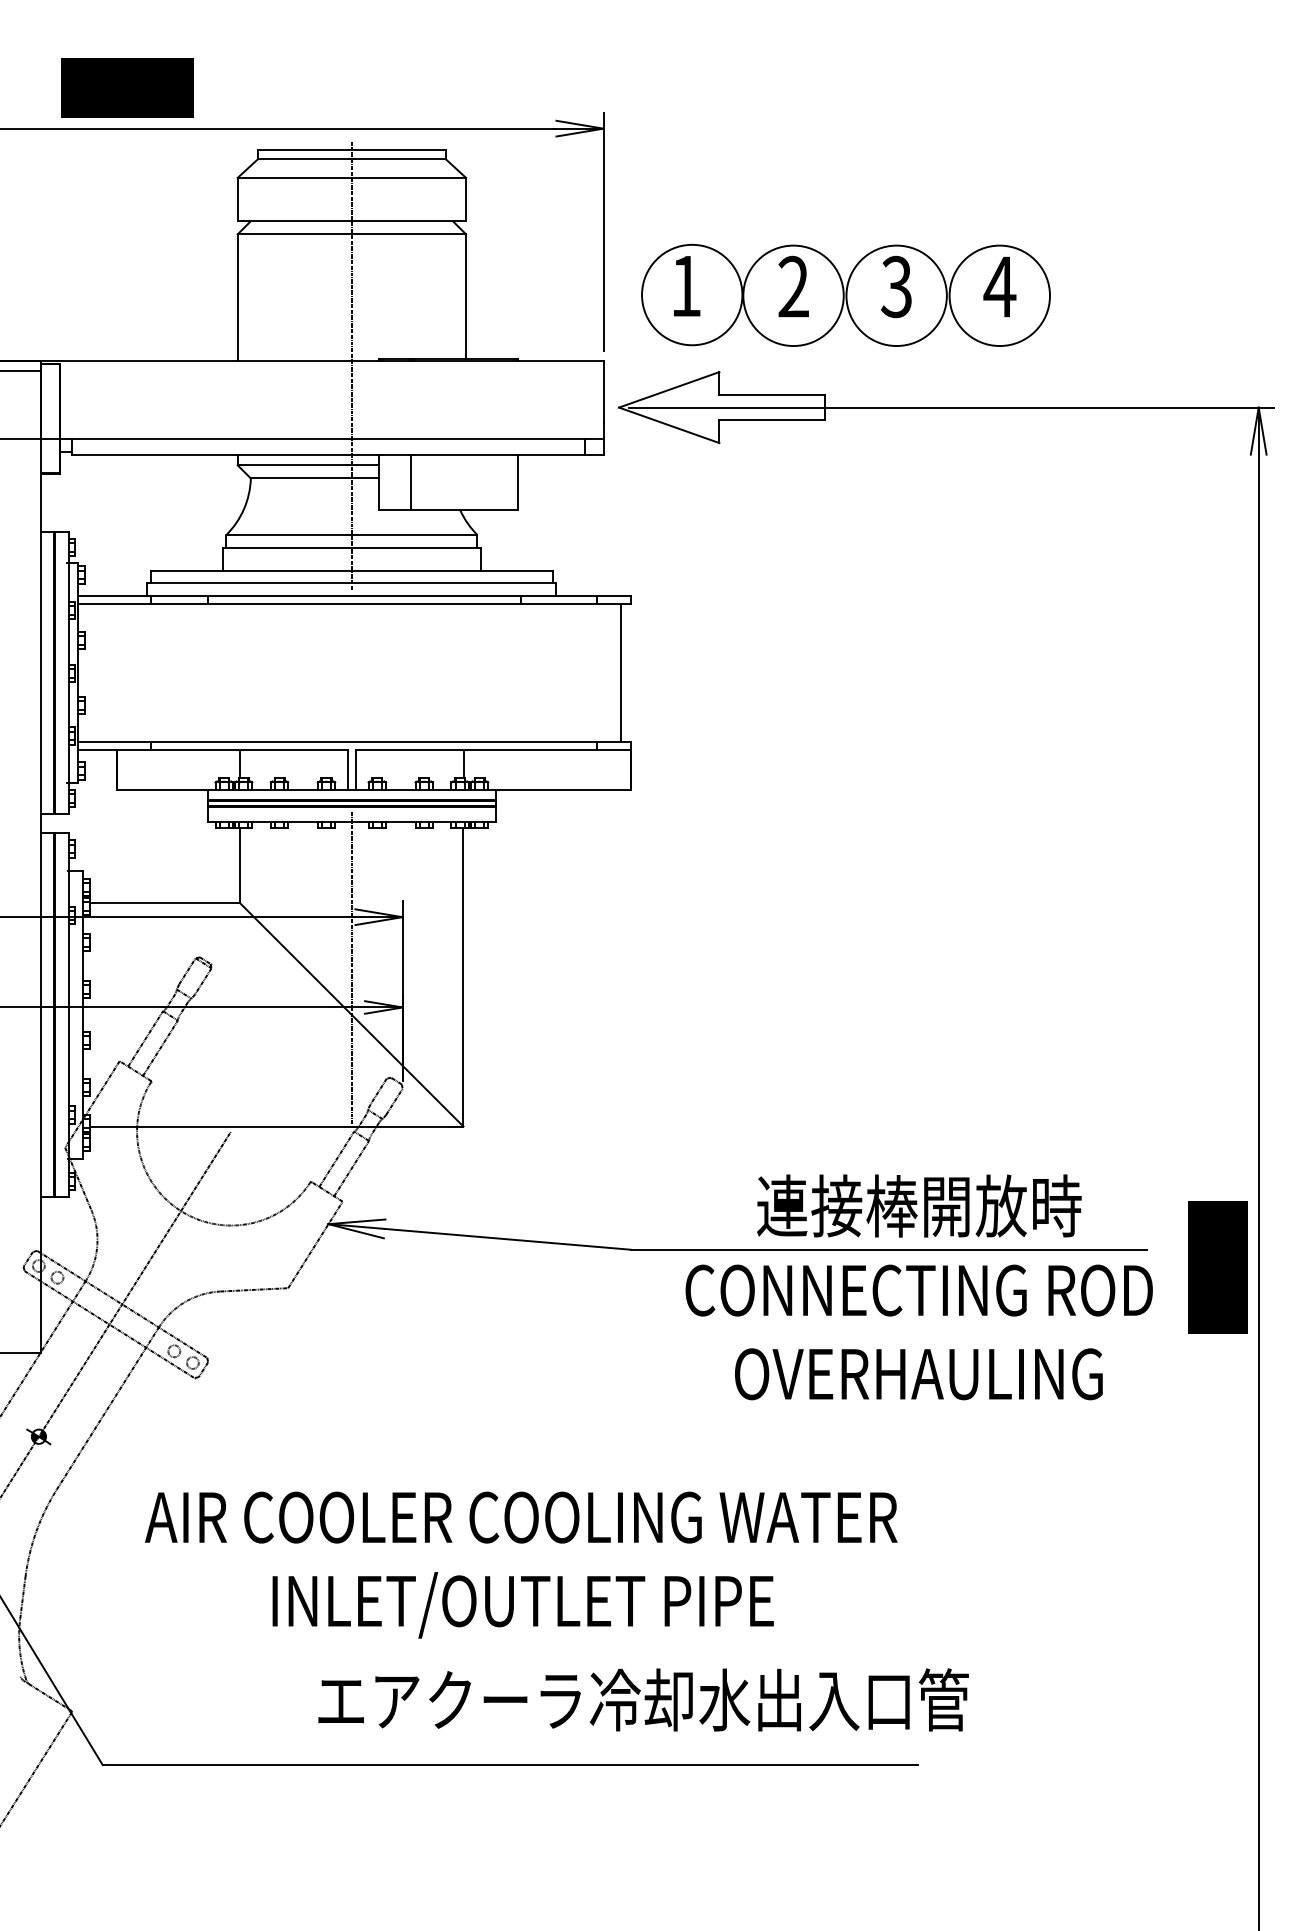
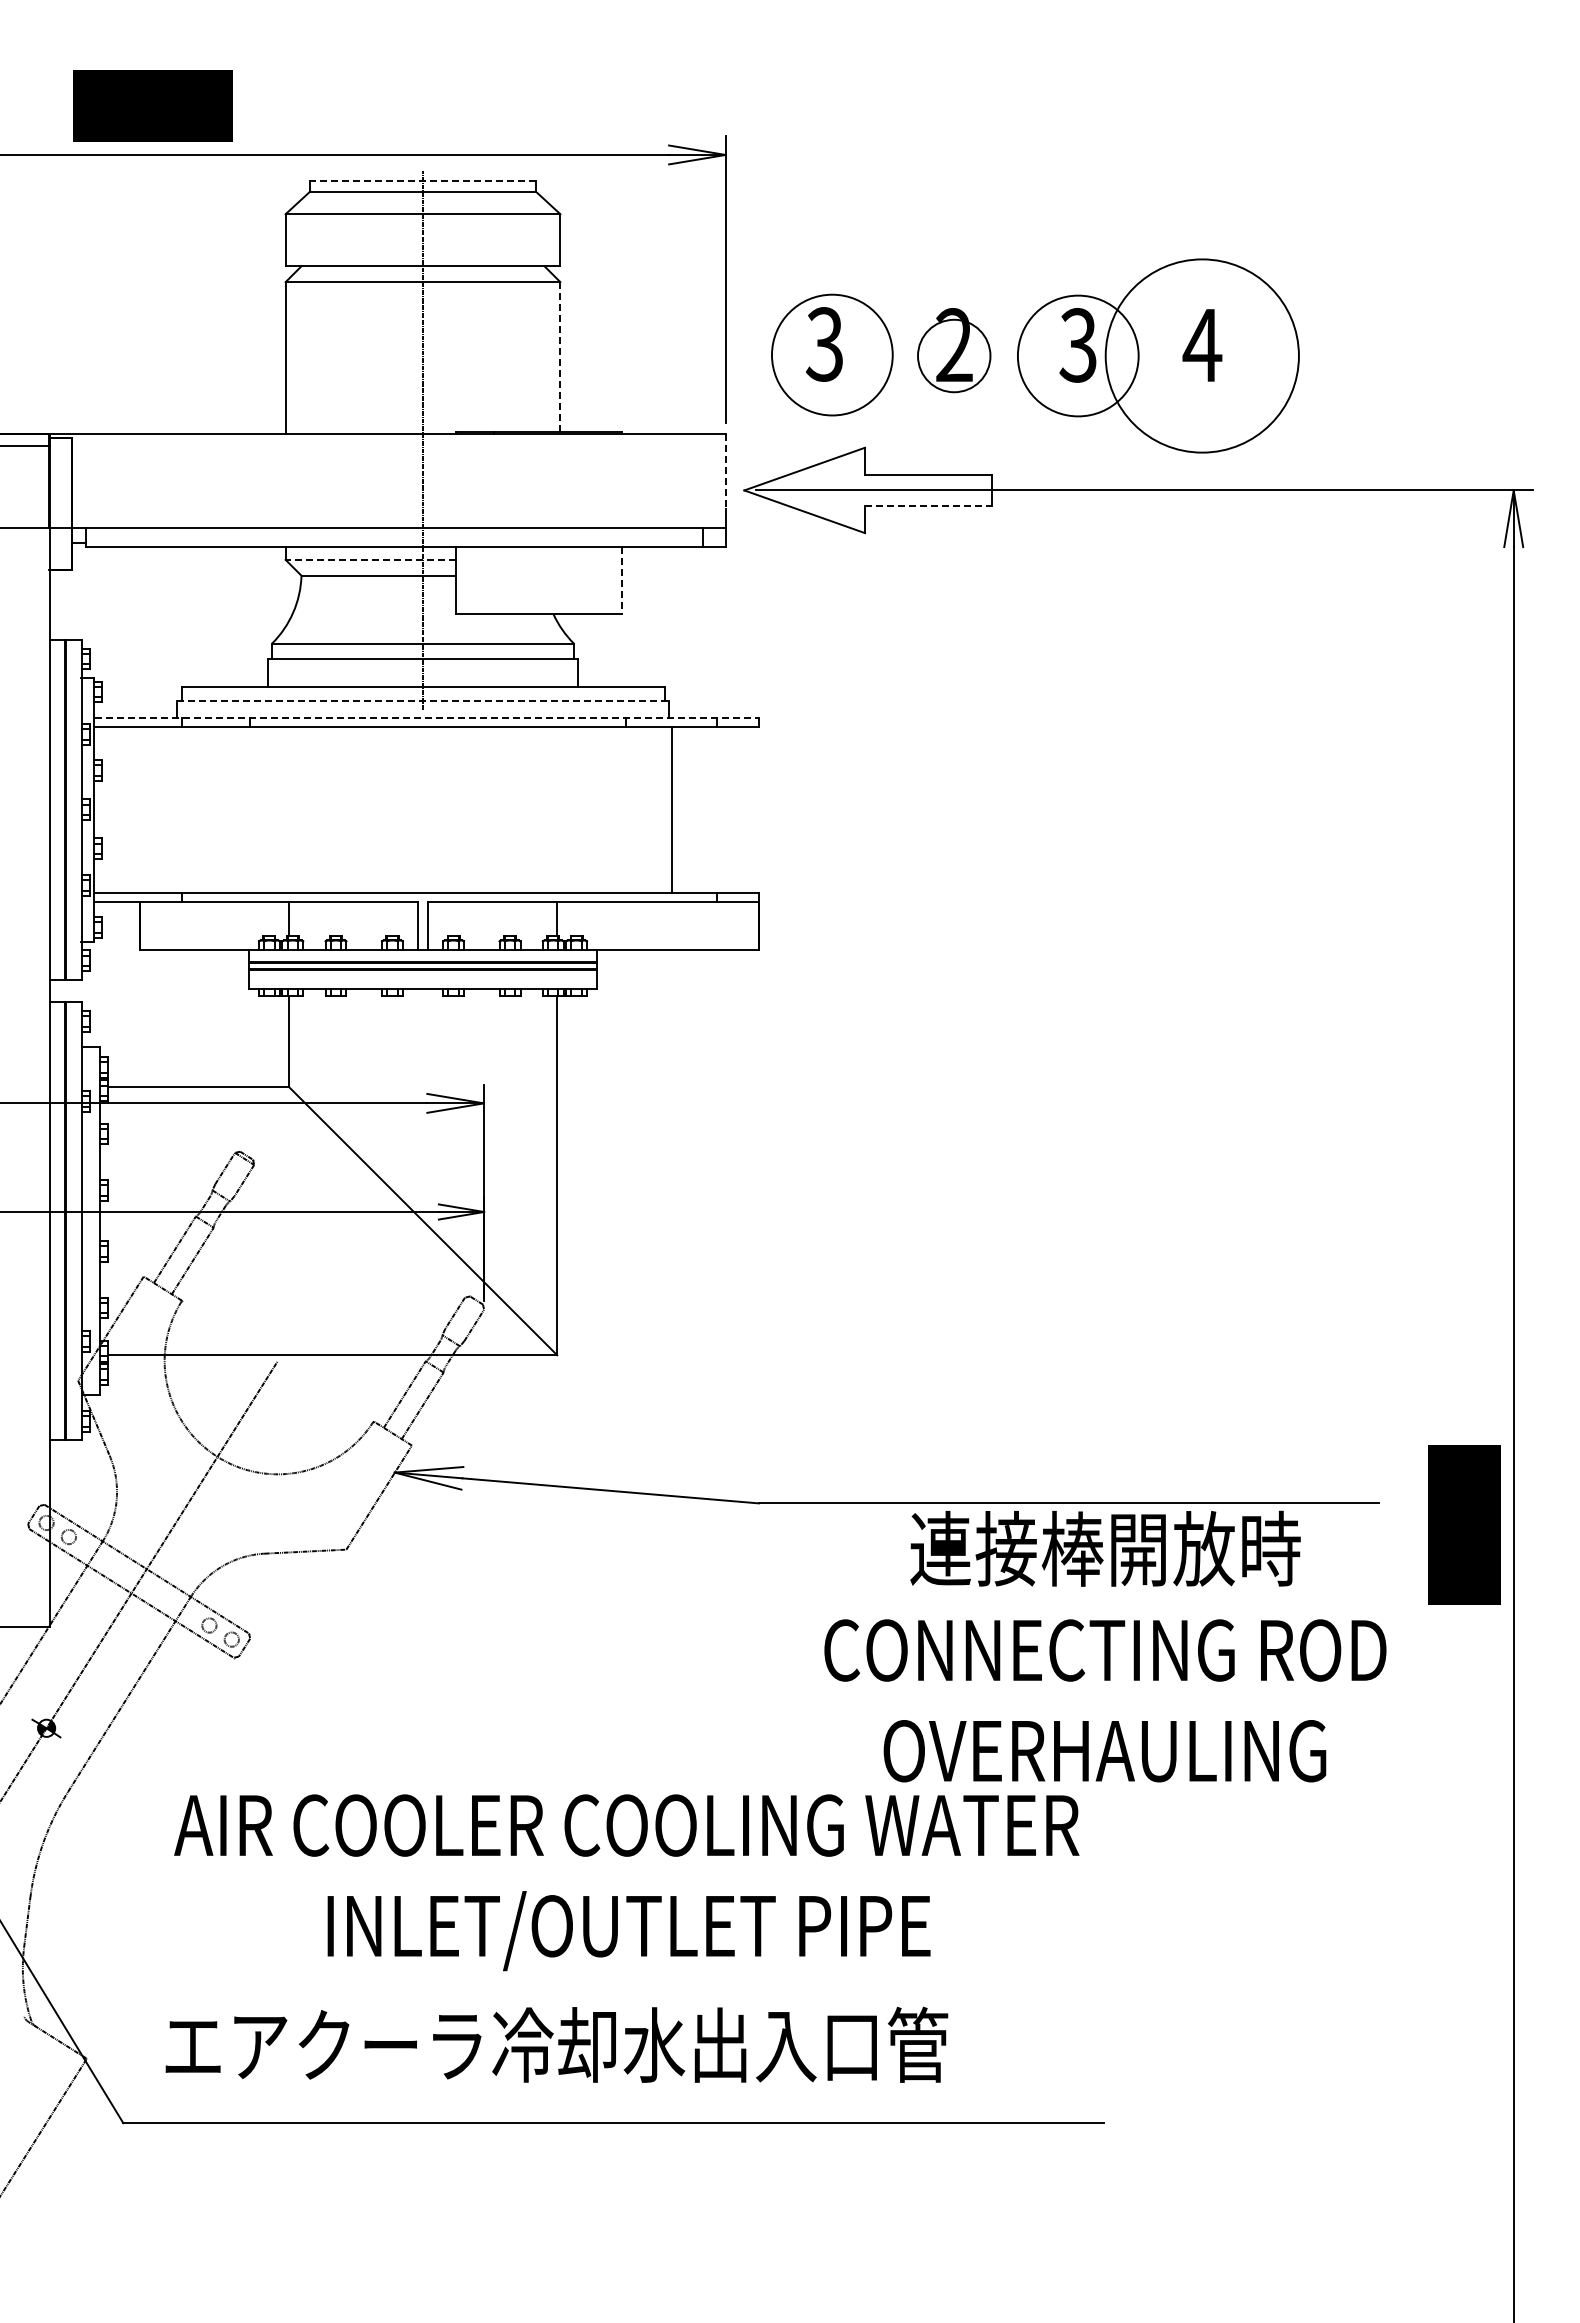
line: (351, 150) -> (422, 181), solid -> dashed
text: (685, 286) -> (824, 344), 1 -> 3
circle: (792, 295) -> (953, 355), size x0.6
circle: (999, 295) -> (1201, 355), size x1.6
line: (466, 297) -> (560, 357), solid -> dashed
line: (603, 391) -> (725, 471), solid -> dashed
line: (772, 420) -> (928, 505), solid -> dashed
line: (308, 464) -> (370, 559), solid -> dashed
line: (410, 482) -> (493, 580), removed
line: (517, 482) -> (622, 580), solid -> dashed
line: (352, 583) -> (423, 701), solid -> dashed
line: (355, 596) -> (427, 717), solid -> dashed
line: (620, 672) -> (671, 809), moved
line: (352, 969) -> (423, 1166), removed
text: (919, 1287) -> (1105, 1646), moved
text: (643, 1699) -> (556, 2044), moved

